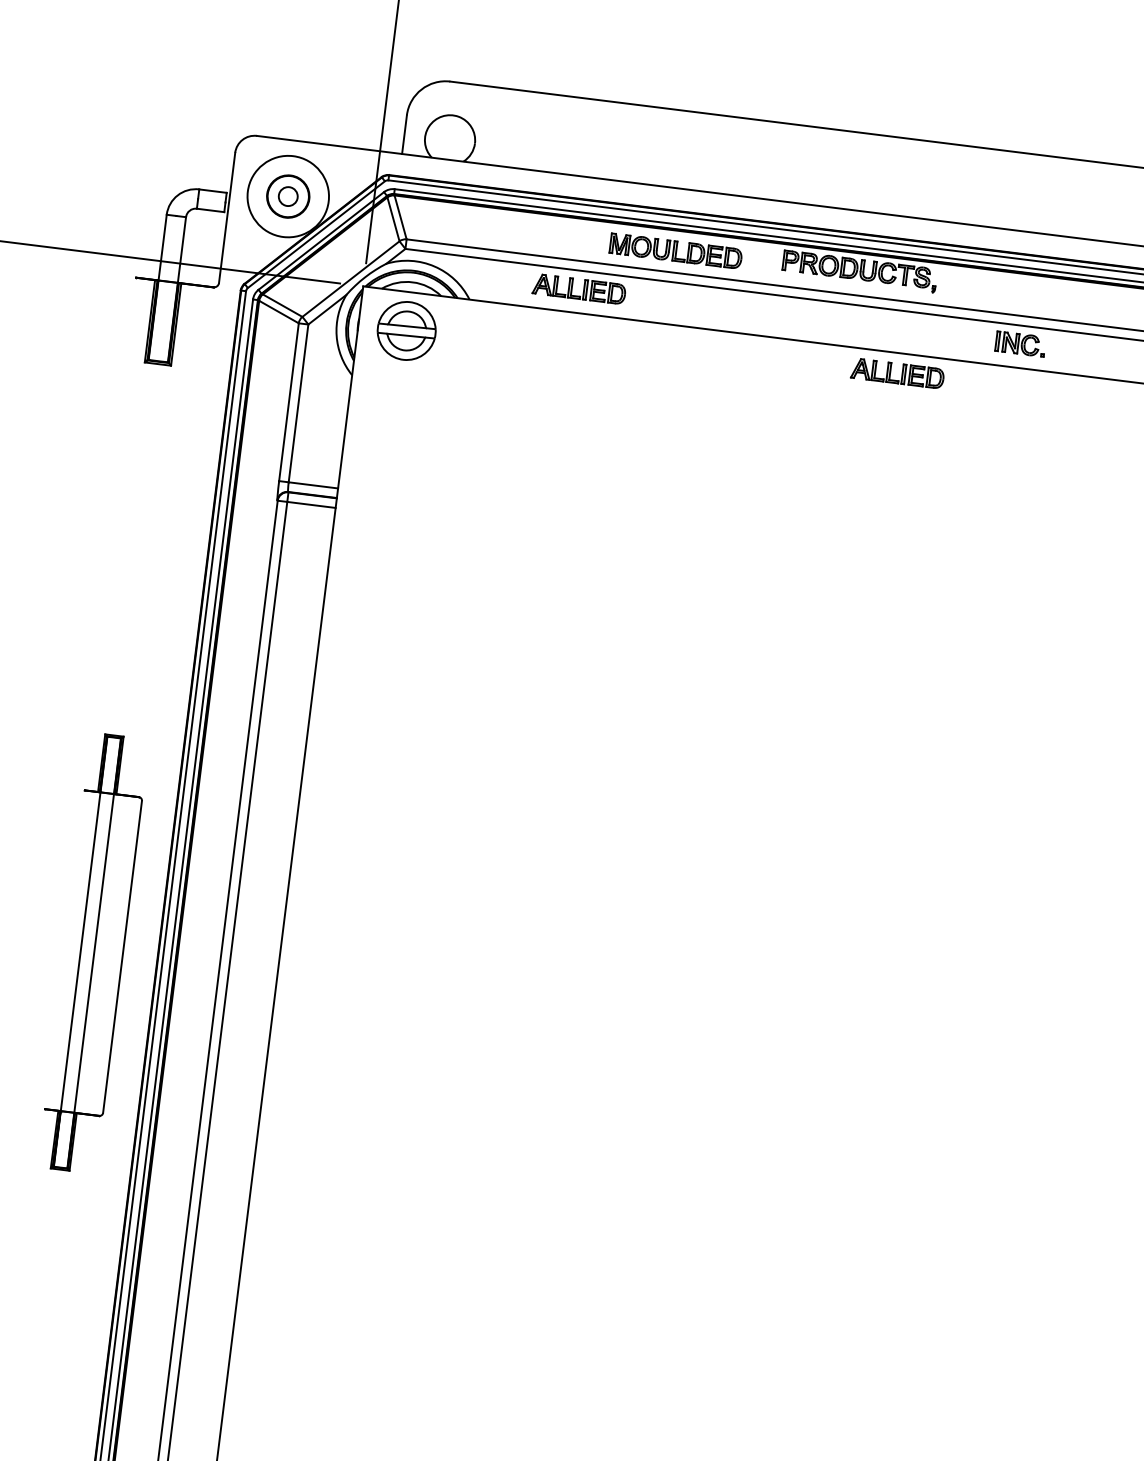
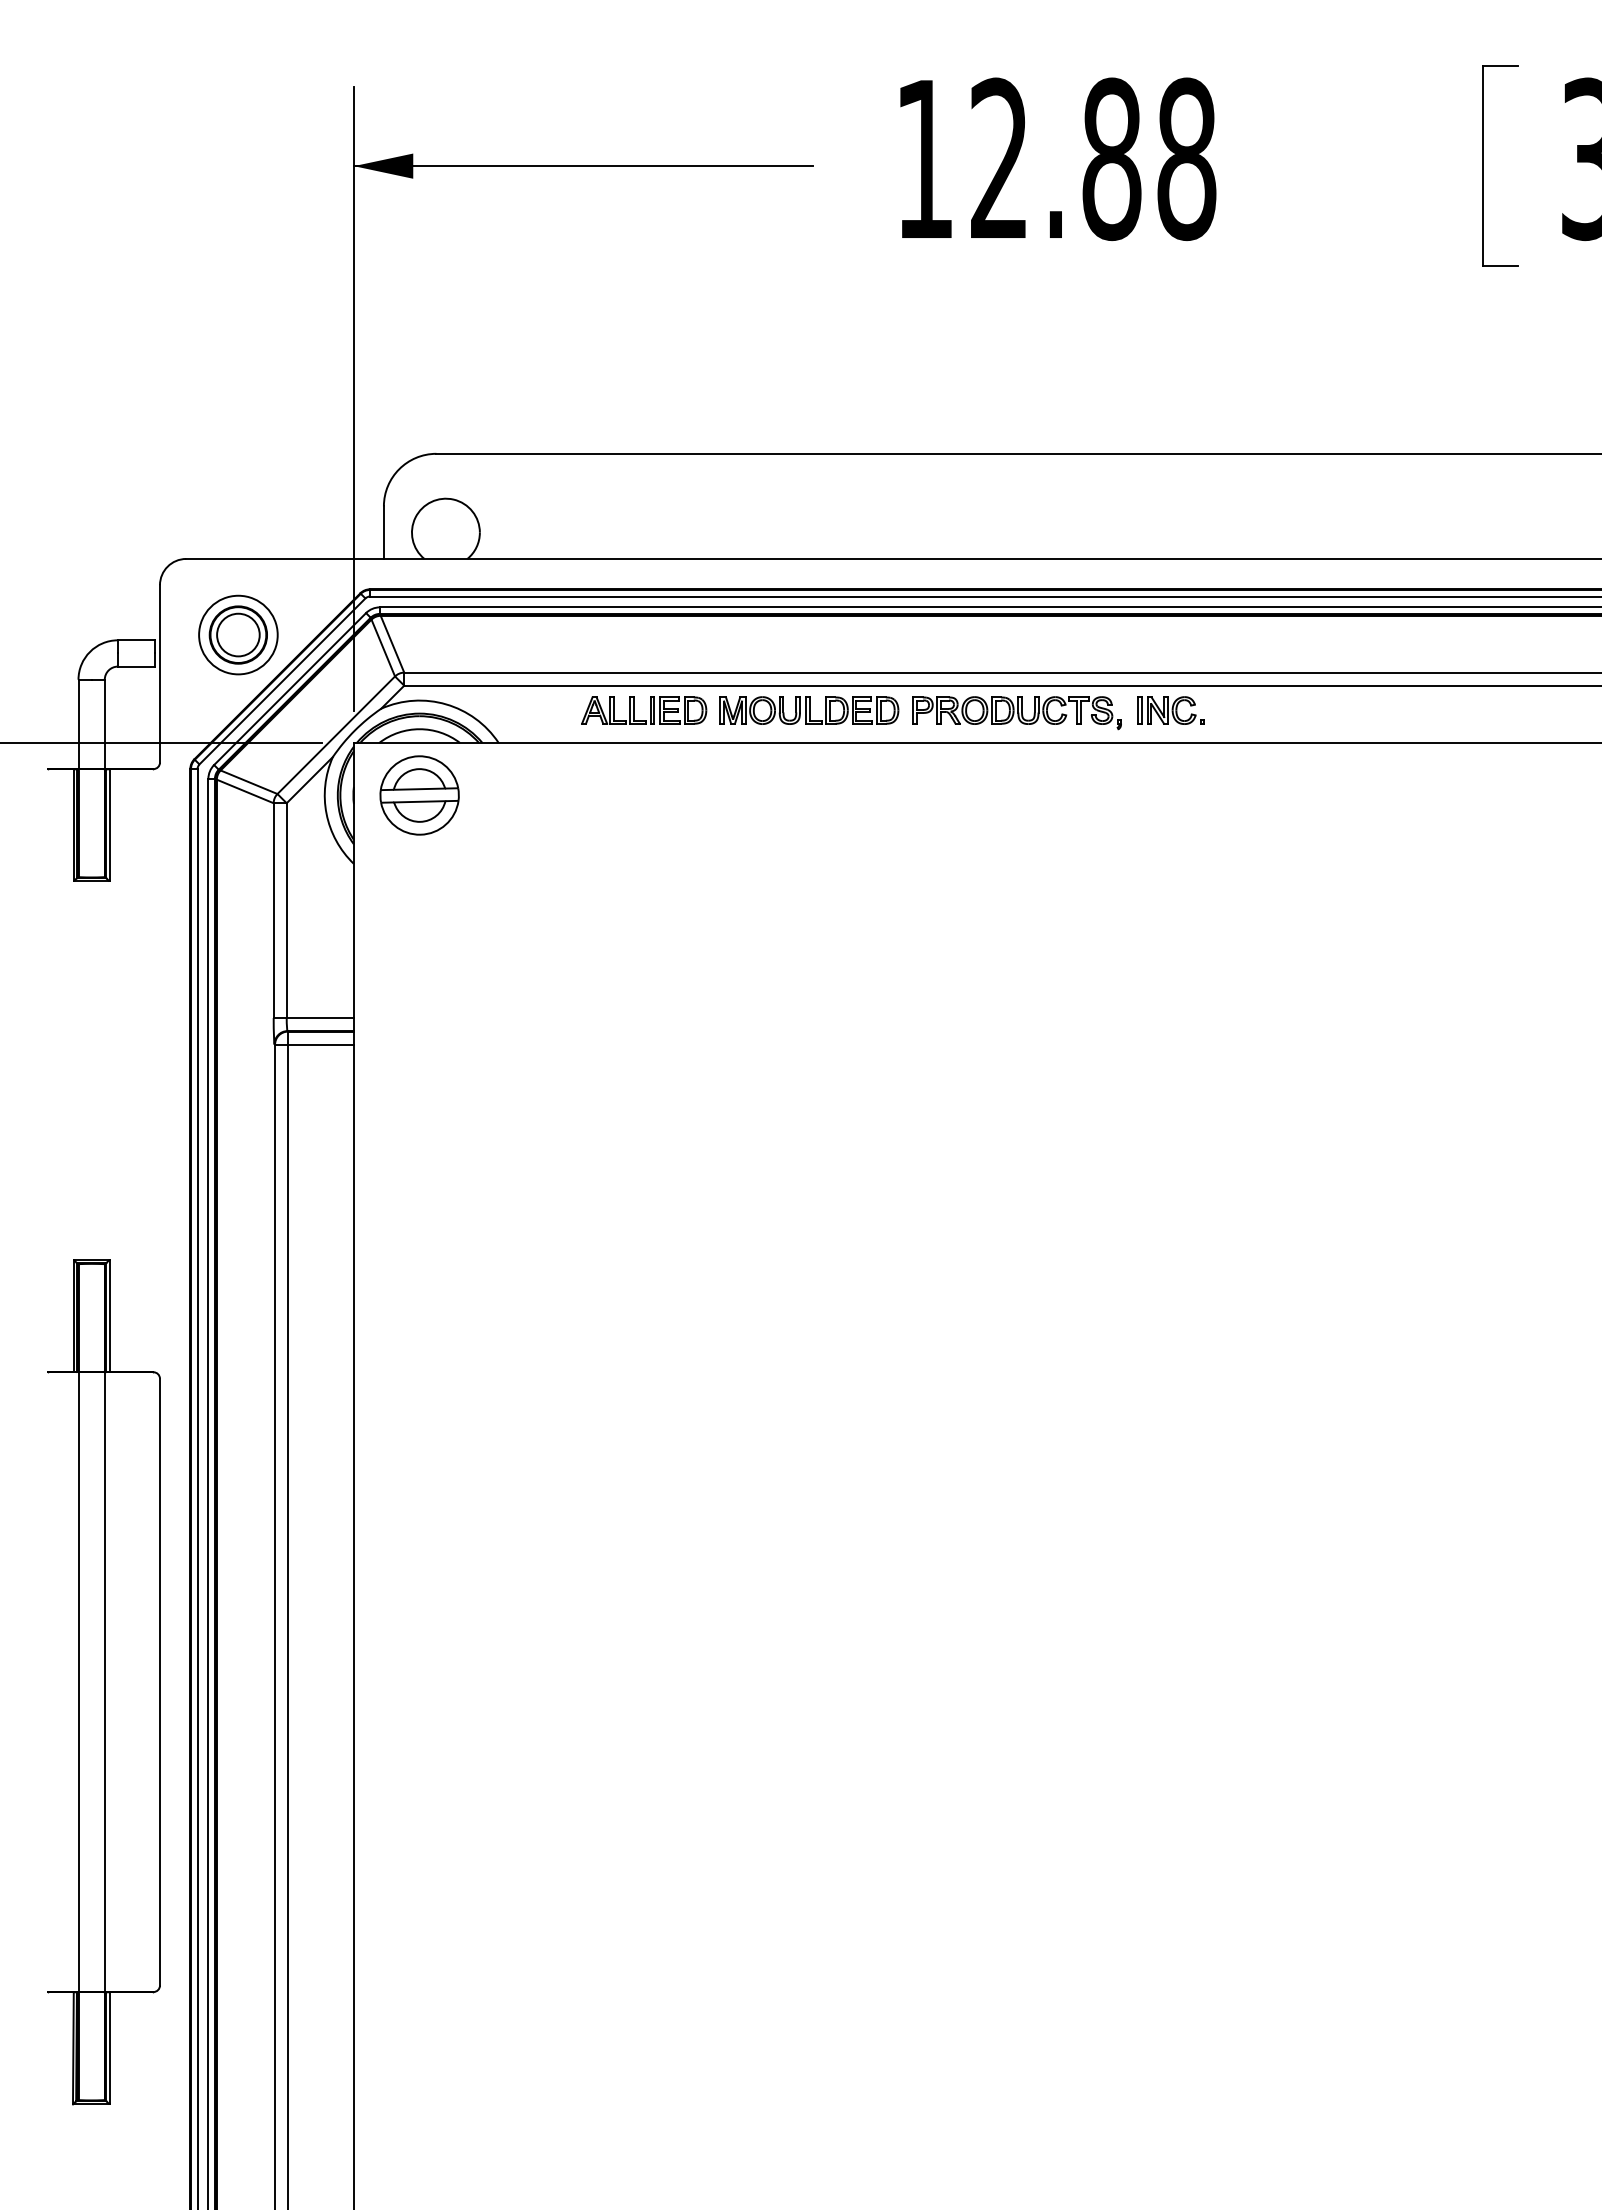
circle: (288, 196) -> (238, 634), size x0.71
circle: (288, 196) -> (238, 634), size x1.67
part: (676, 251) -> (809, 710), moved
part: (859, 271) -> (1016, 713), moved
part: (1020, 344) -> (1170, 710), moved
part: (898, 373) -> (1085, 770), removed
part: (93, 953) -> (103, 1682), size x1.43

